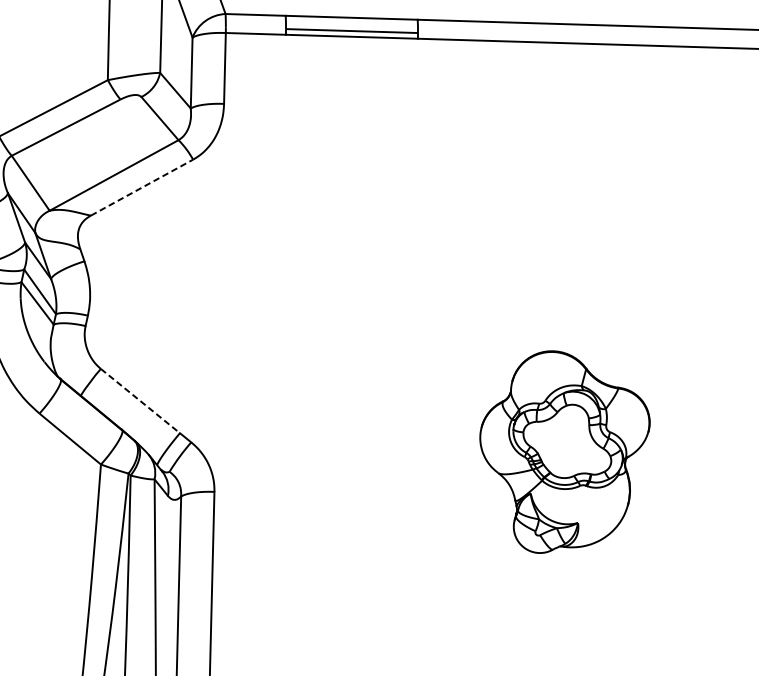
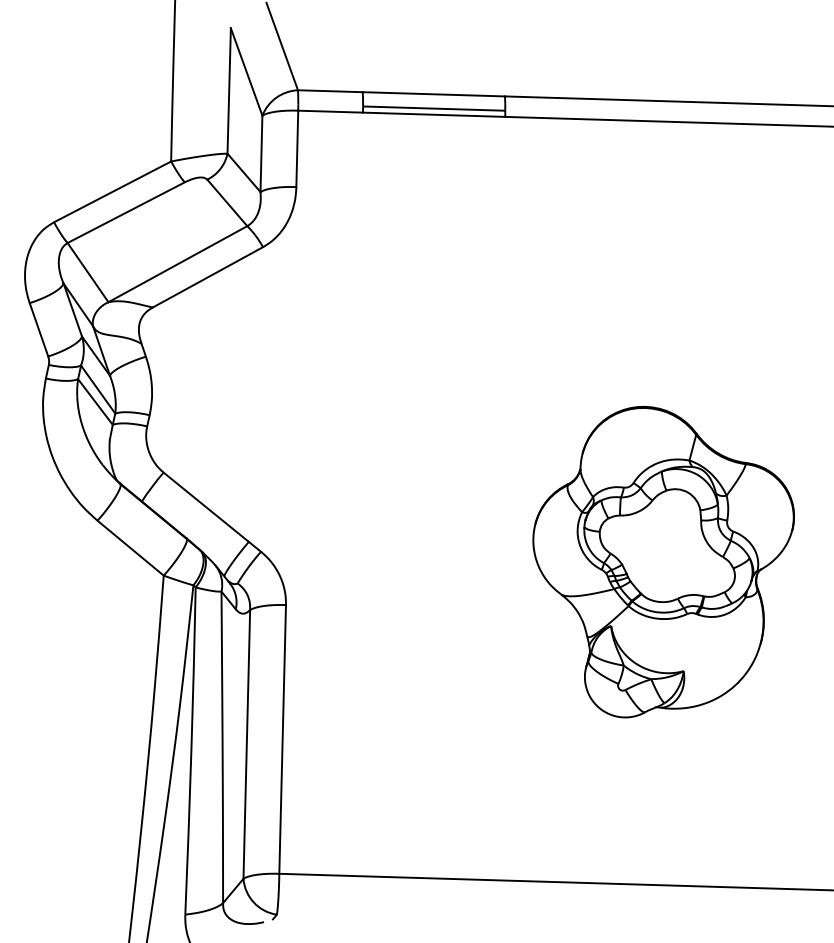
line: (141, 187) -> (207, 277), dashed -> solid
line: (140, 401) -> (206, 507), dashed -> solid
part: (564, 452) -> (663, 562), size x1.43

